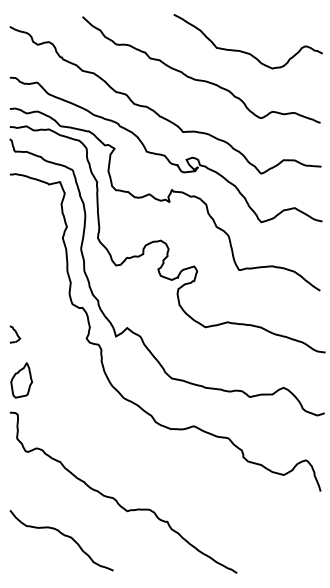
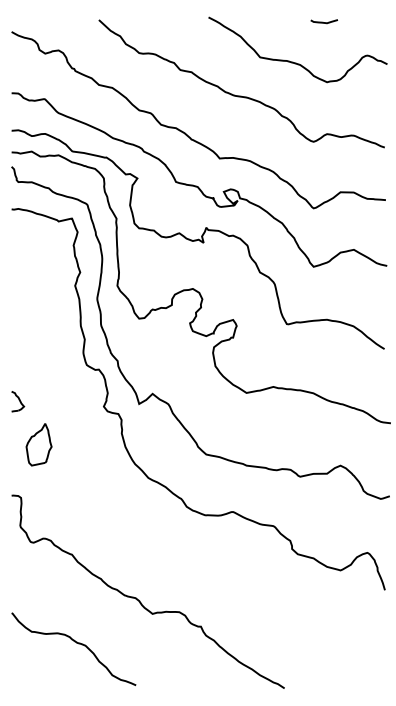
curve: (269, 18) -> (323, 22), added
part: (21, 380) -> (38, 444), moved

